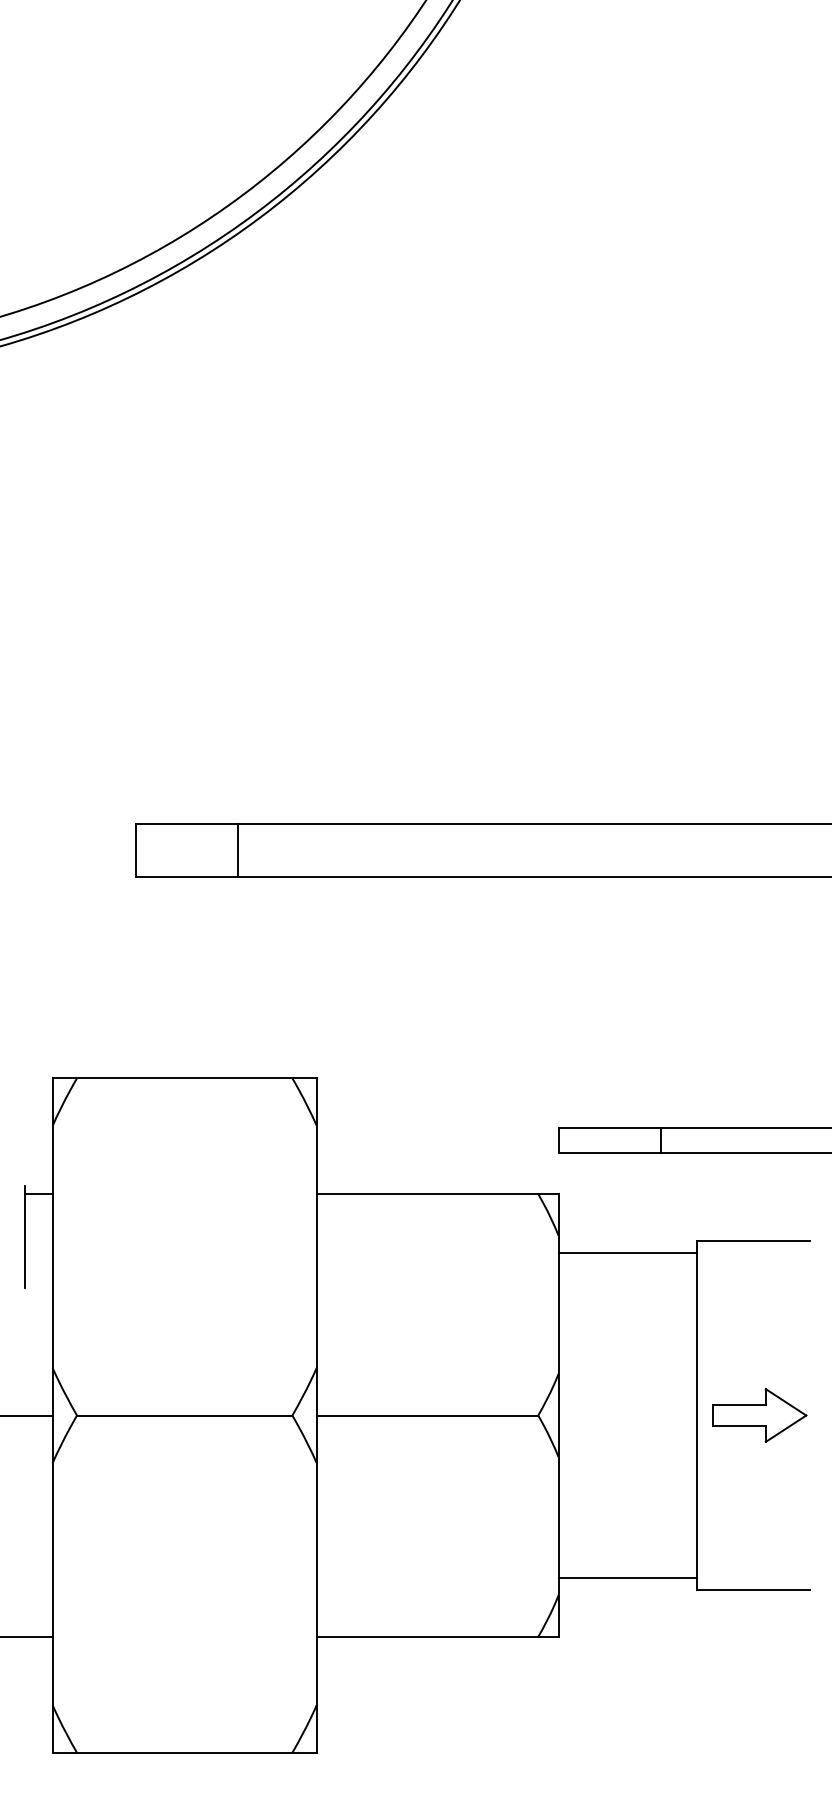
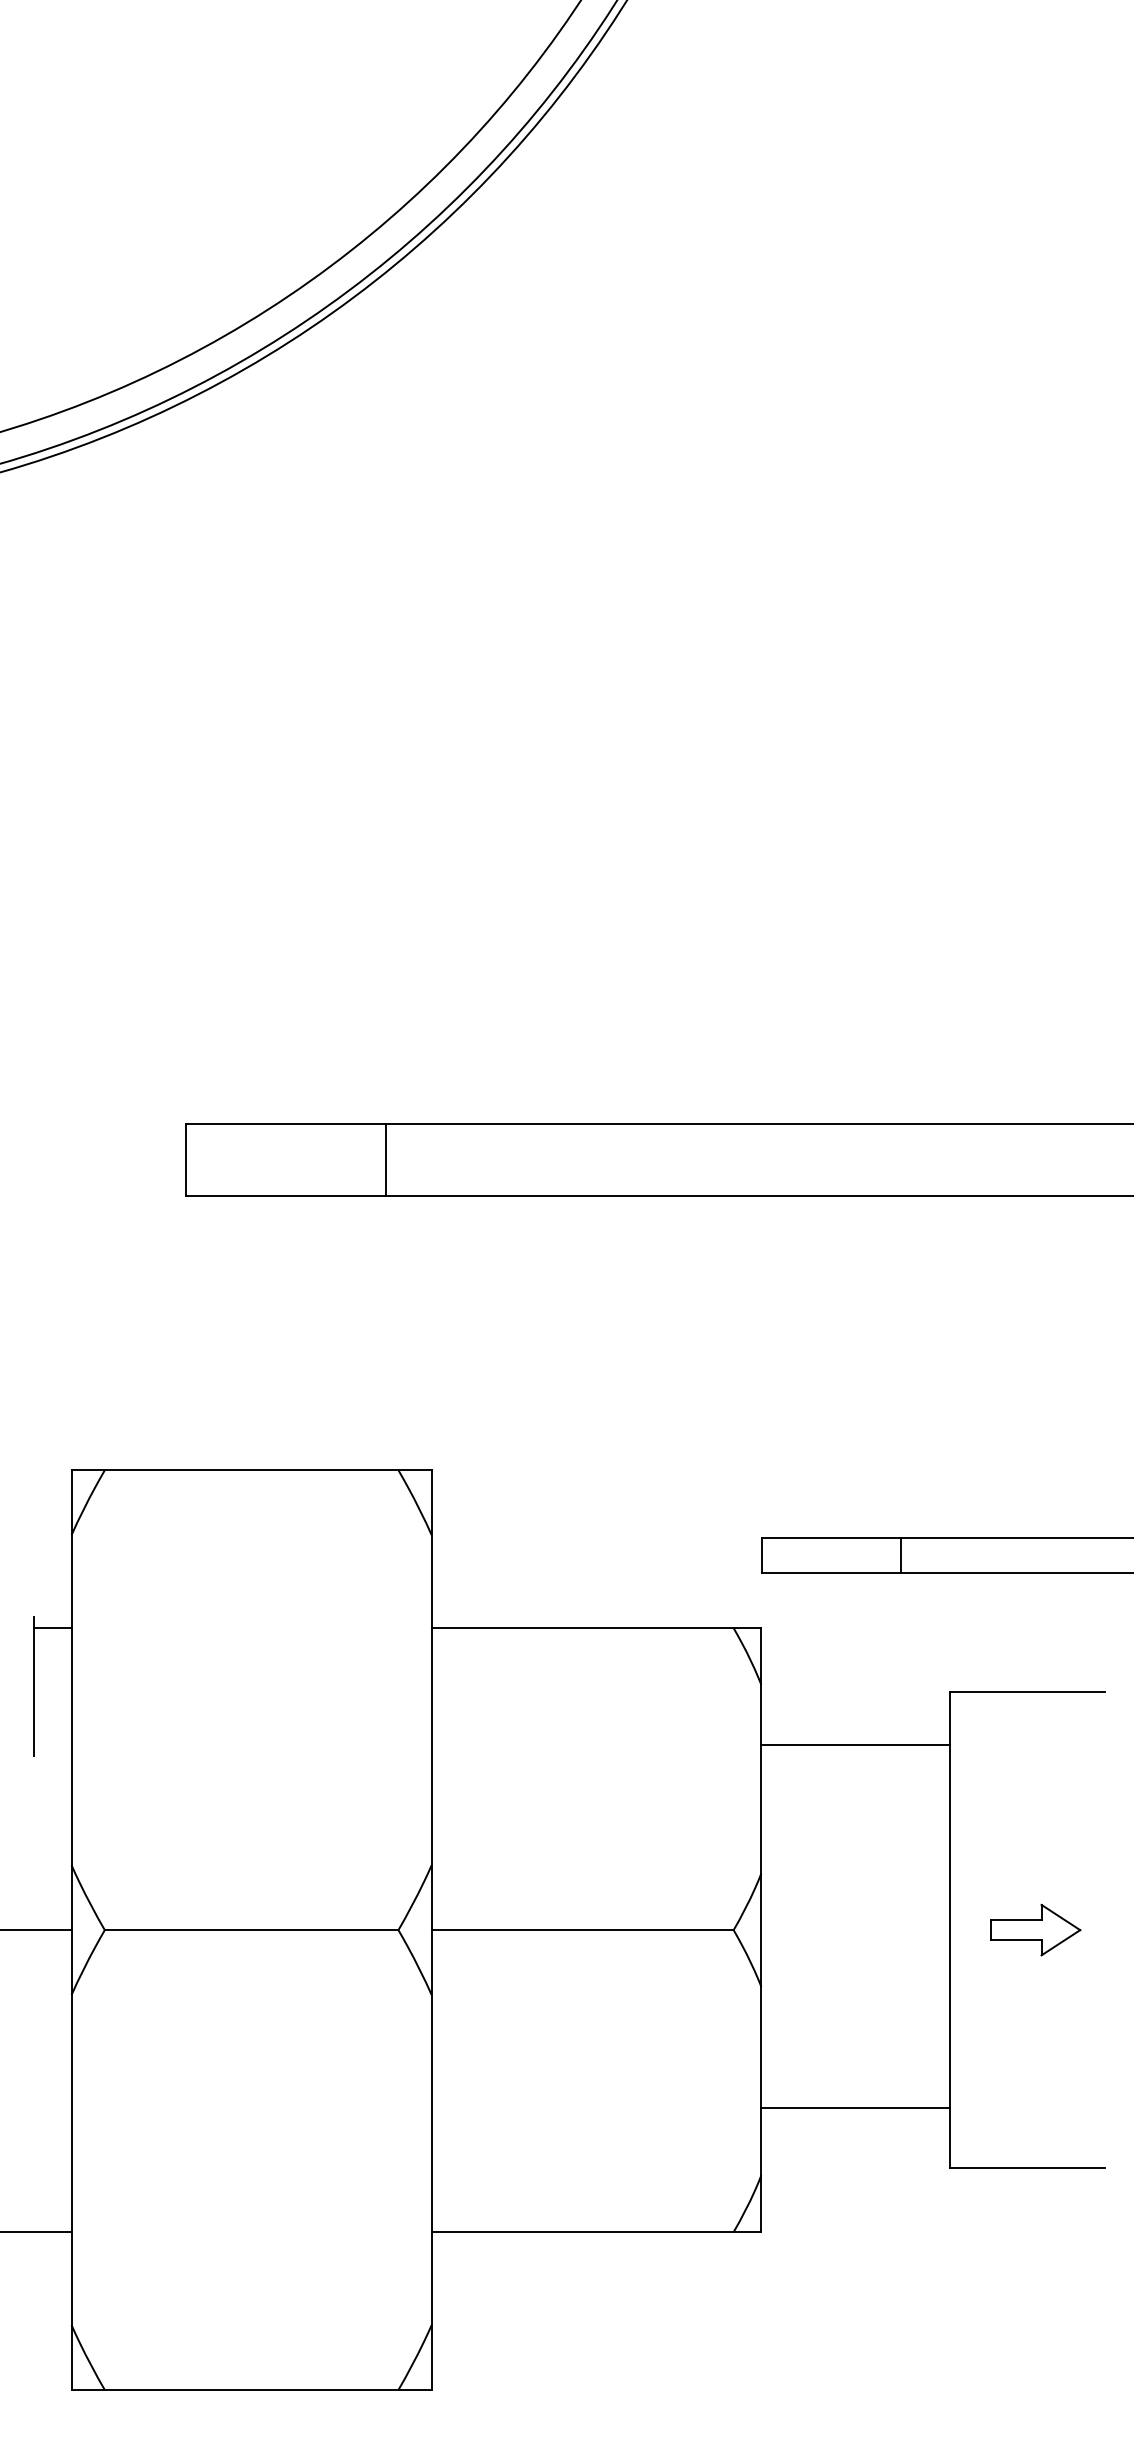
line: (237, 850) -> (384, 1159), moved
line: (627, 1252) -> (855, 1744), moved
part: (759, 1415) -> (1035, 1930), size x0.7
line: (627, 1578) -> (855, 2108), moved

